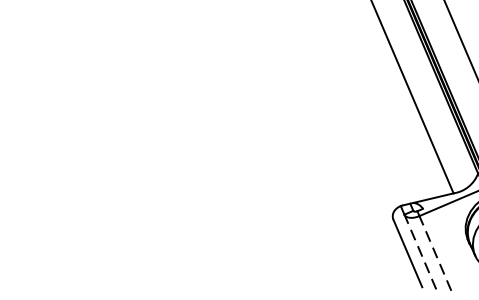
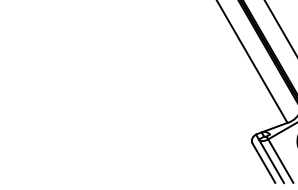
line: (420, 250) -> (271, 160), dashed -> solid
line: (435, 252) -> (280, 160), dashed -> solid

